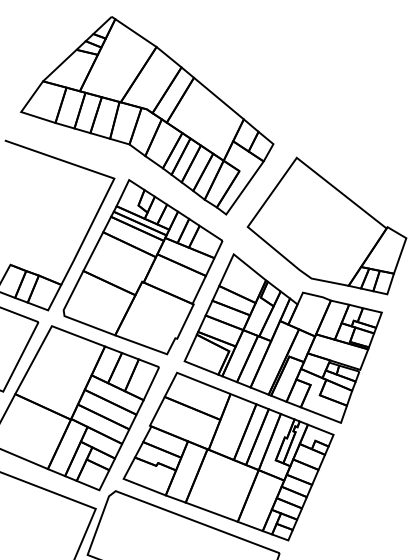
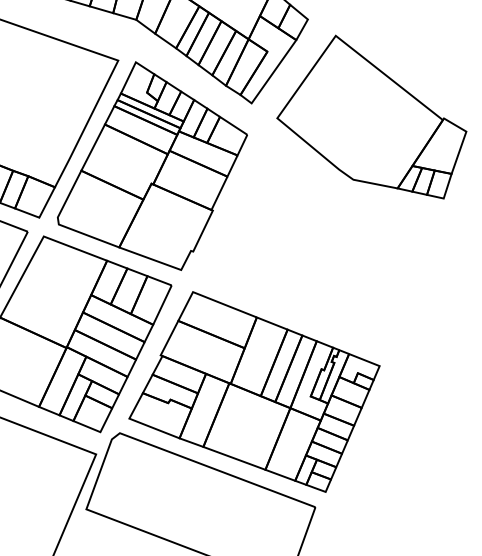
part: (282, 338) -> (318, 251), removed

